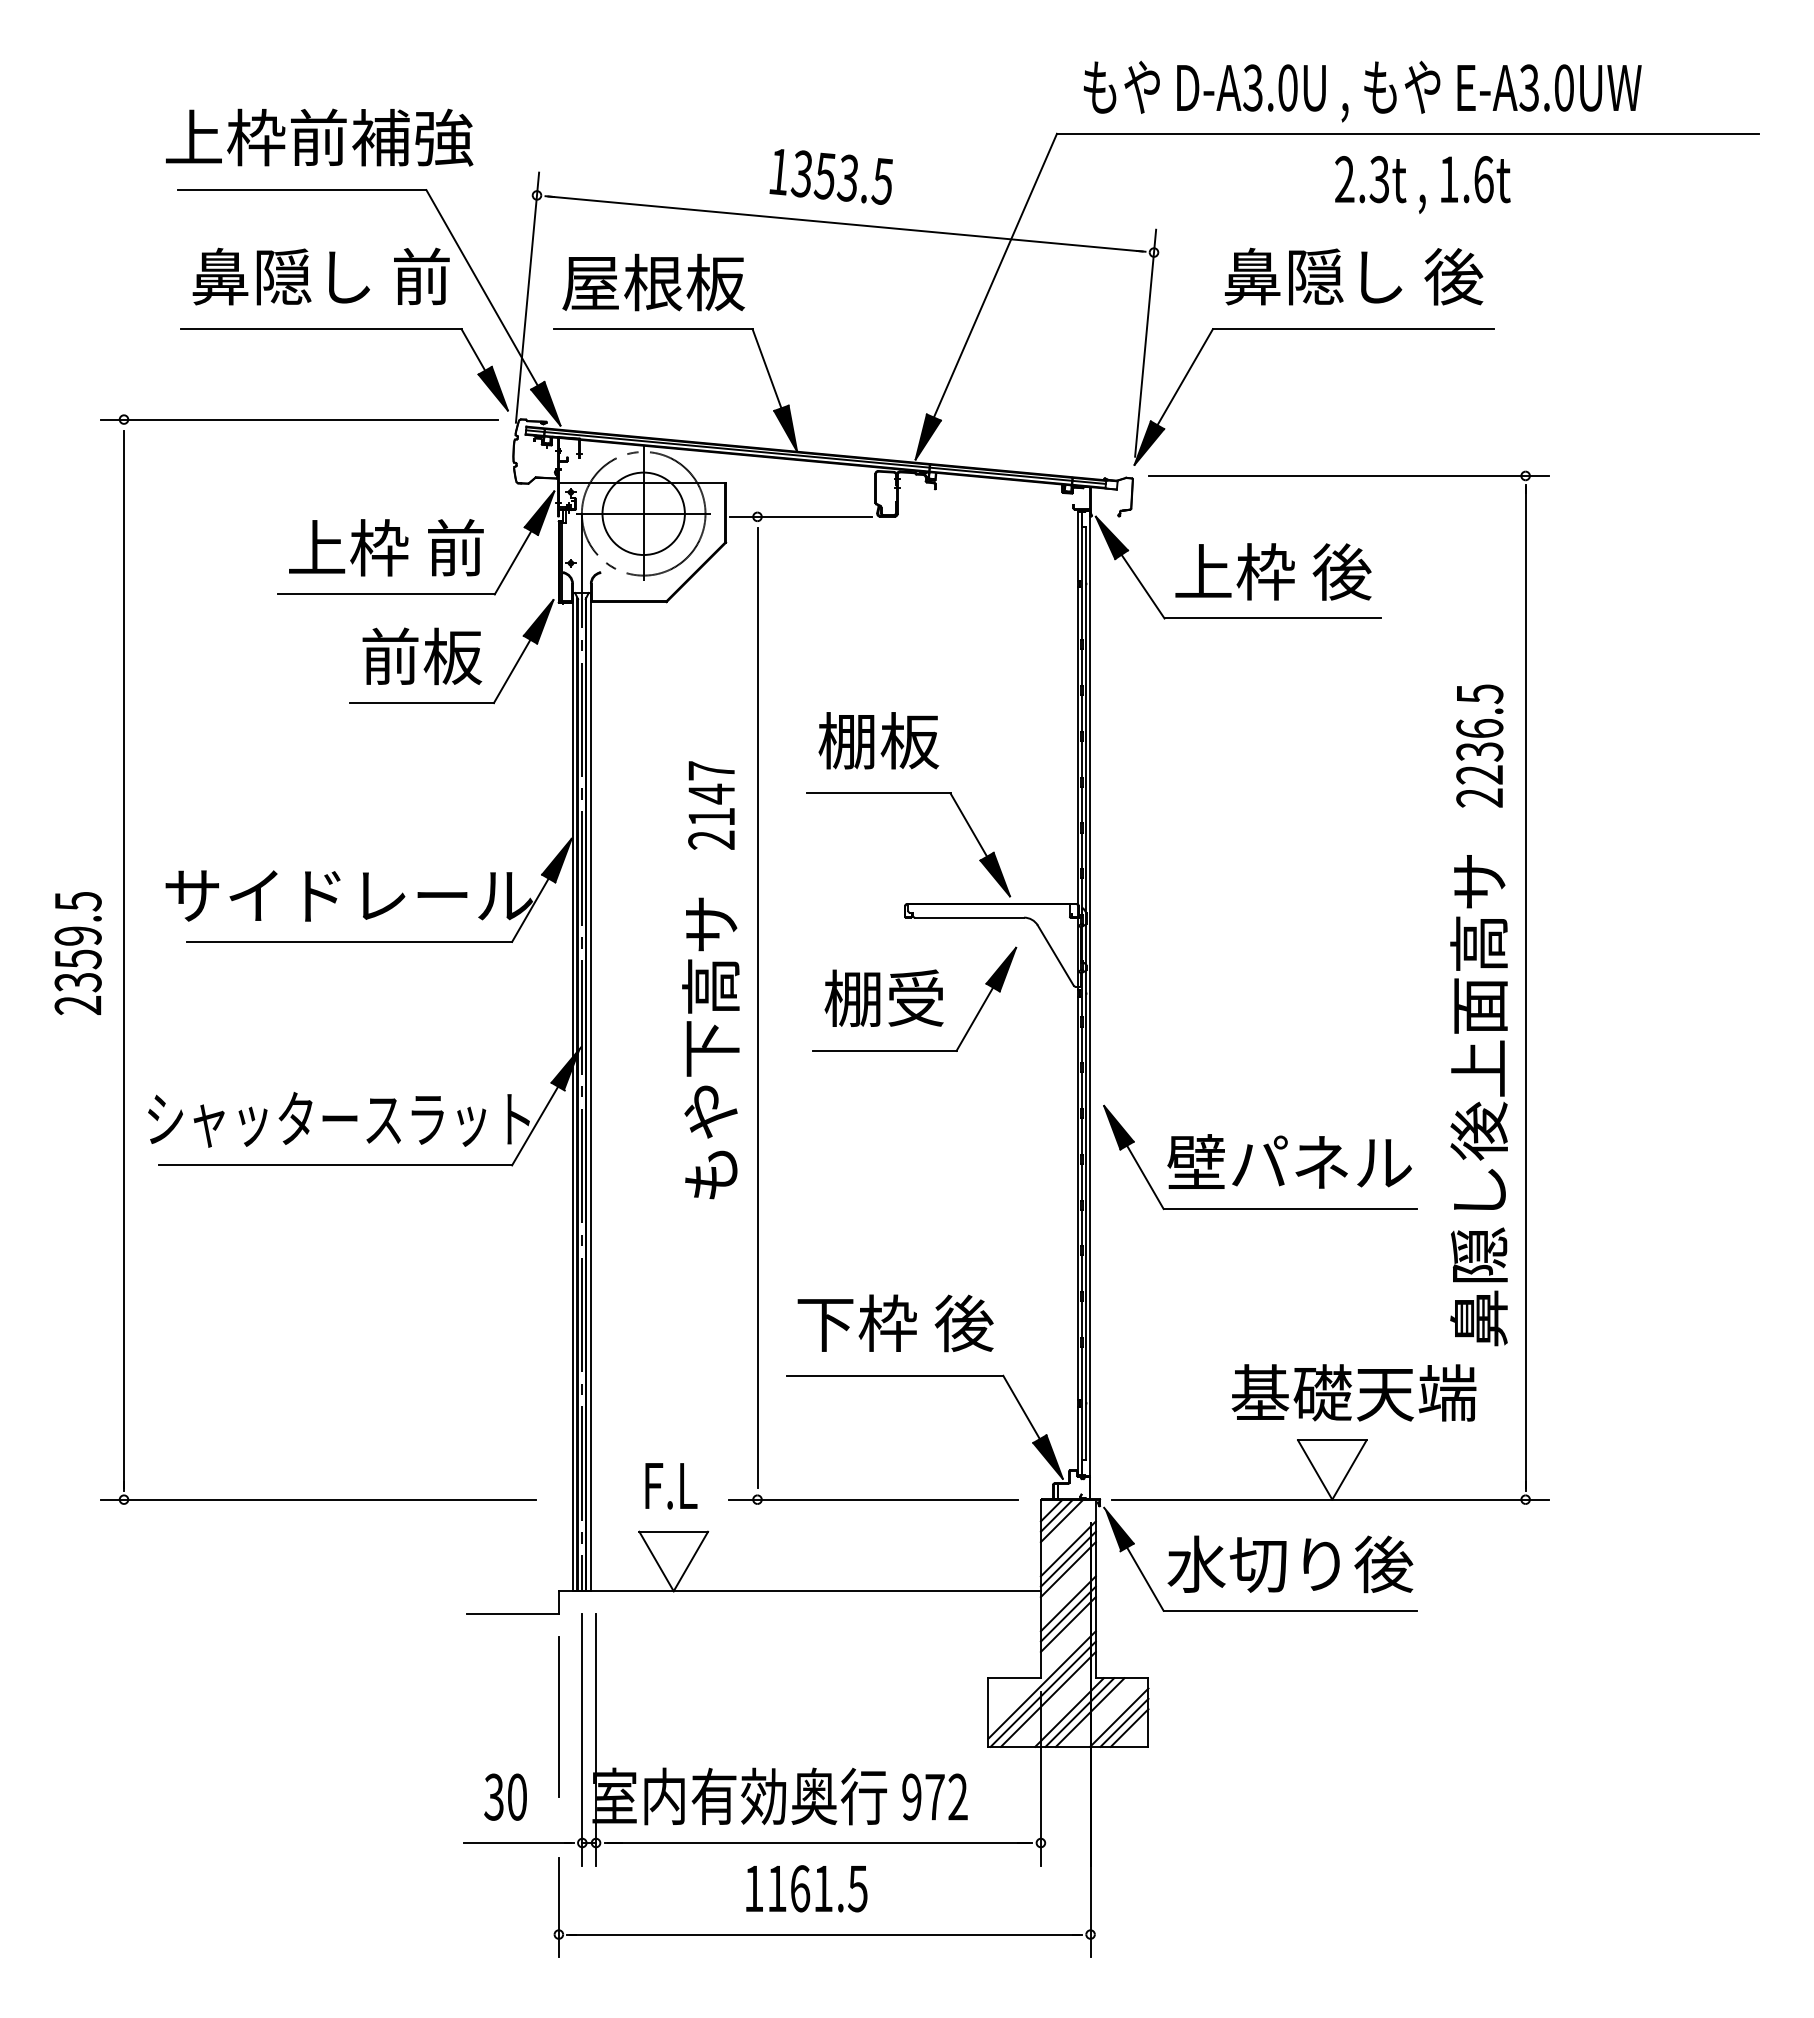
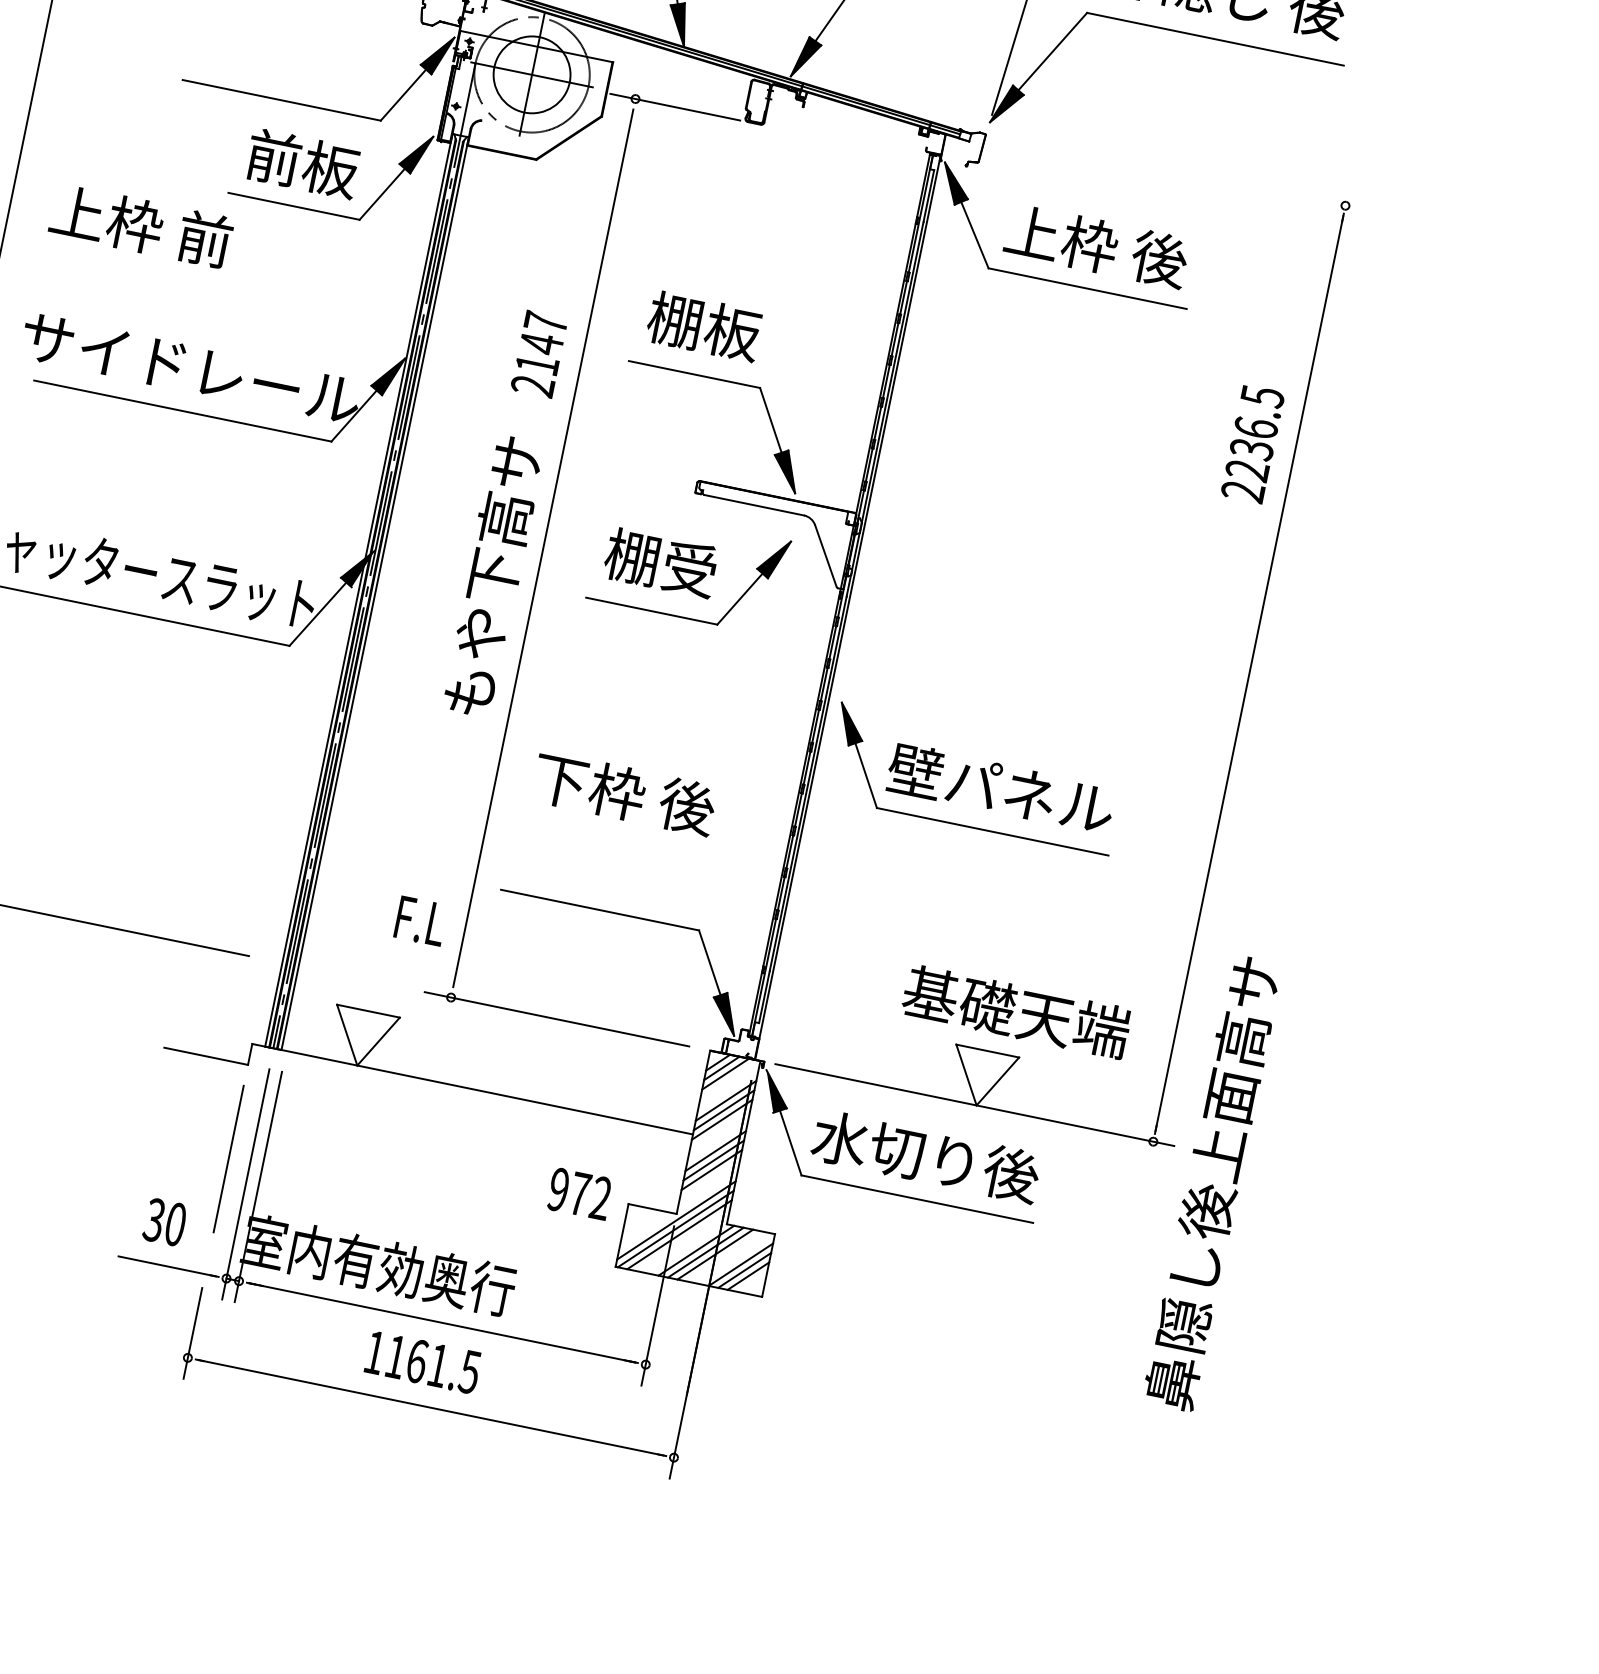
line: (1348, 475) -> (1183, 172), removed
text: (386, 547) -> (141, 225), moved
text: (1478, 1100) -> (1212, 1183), moved
text: (895, 1323) -> (624, 793), moved
text: (671, 1486) -> (420, 921), moved
text: (934, 1796) -> (579, 1193), moved

